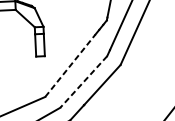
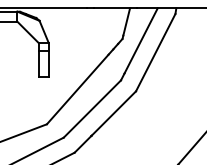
line: (70, 65) -> (77, 89), dashed -> solid
line: (83, 82) -> (92, 109), dashed -> solid

